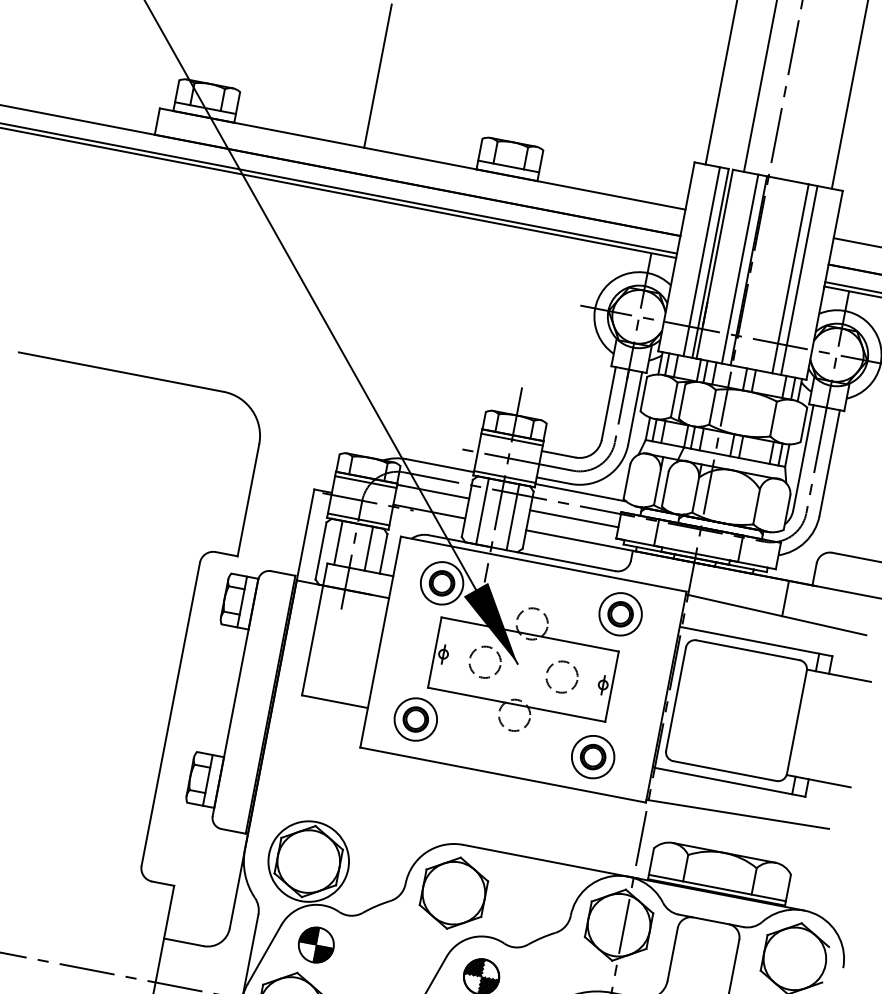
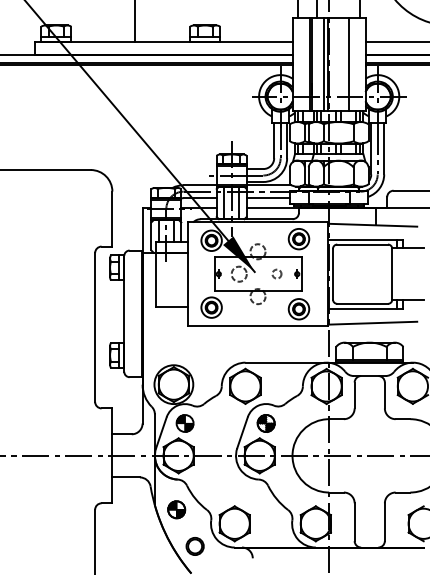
line: (702, 261) -> (305, 64), removed
line: (800, 279) -> (353, 64), removed
circle: (561, 675) -> (276, 273), size x0.6

